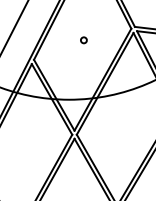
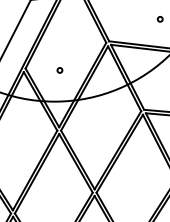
circle: (83, 40) -> (59, 70), moved

